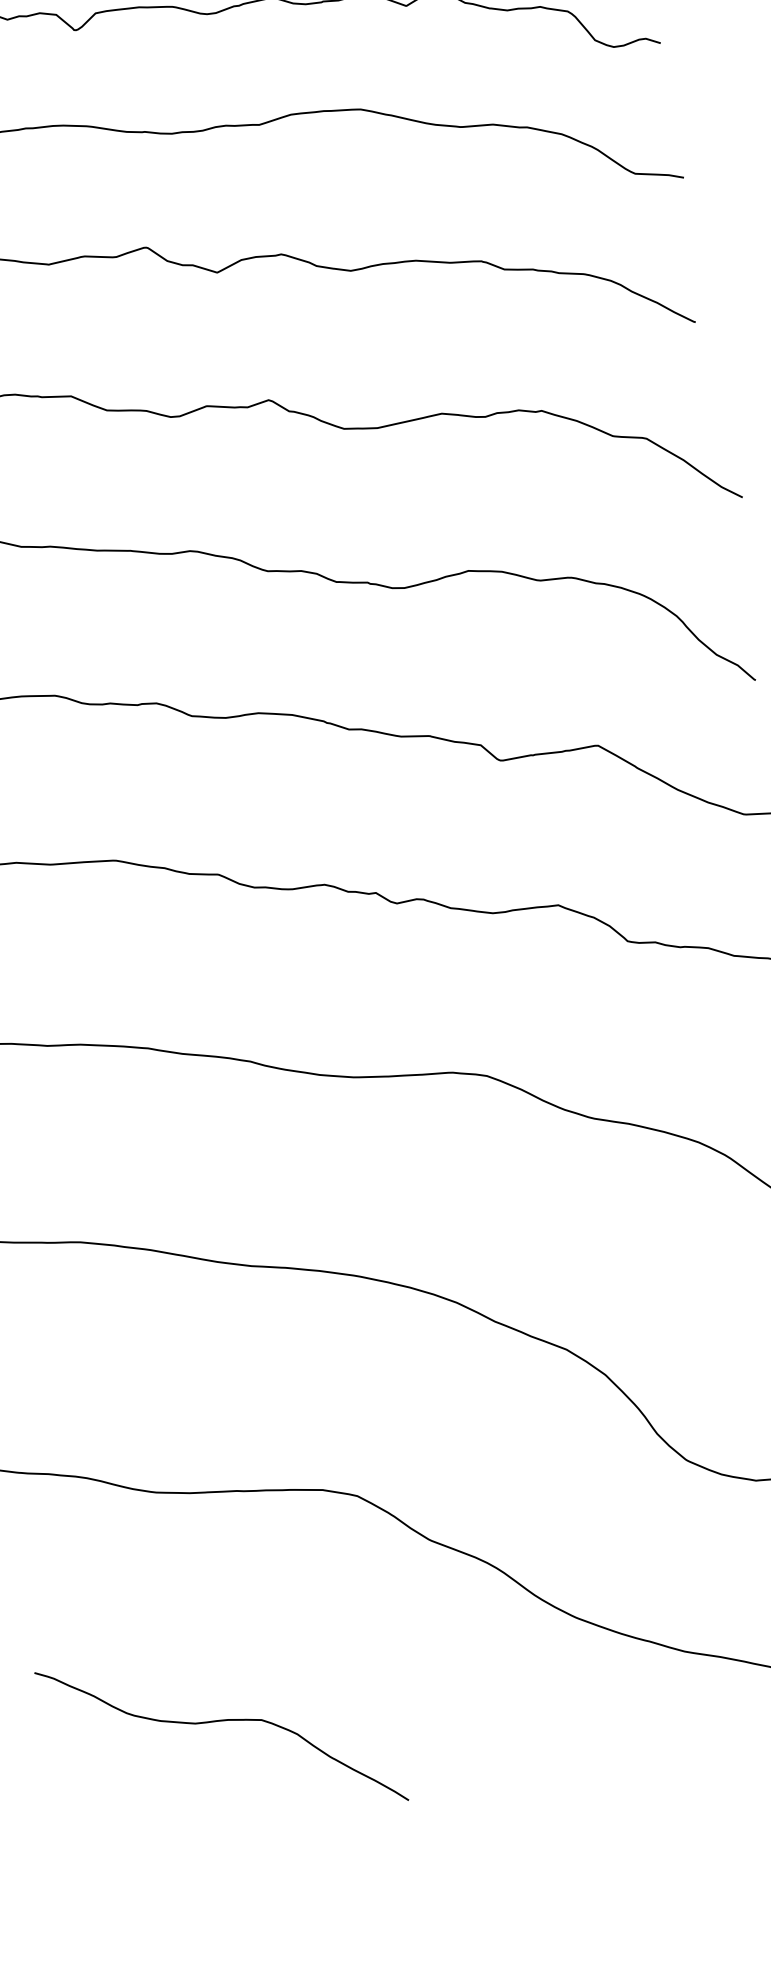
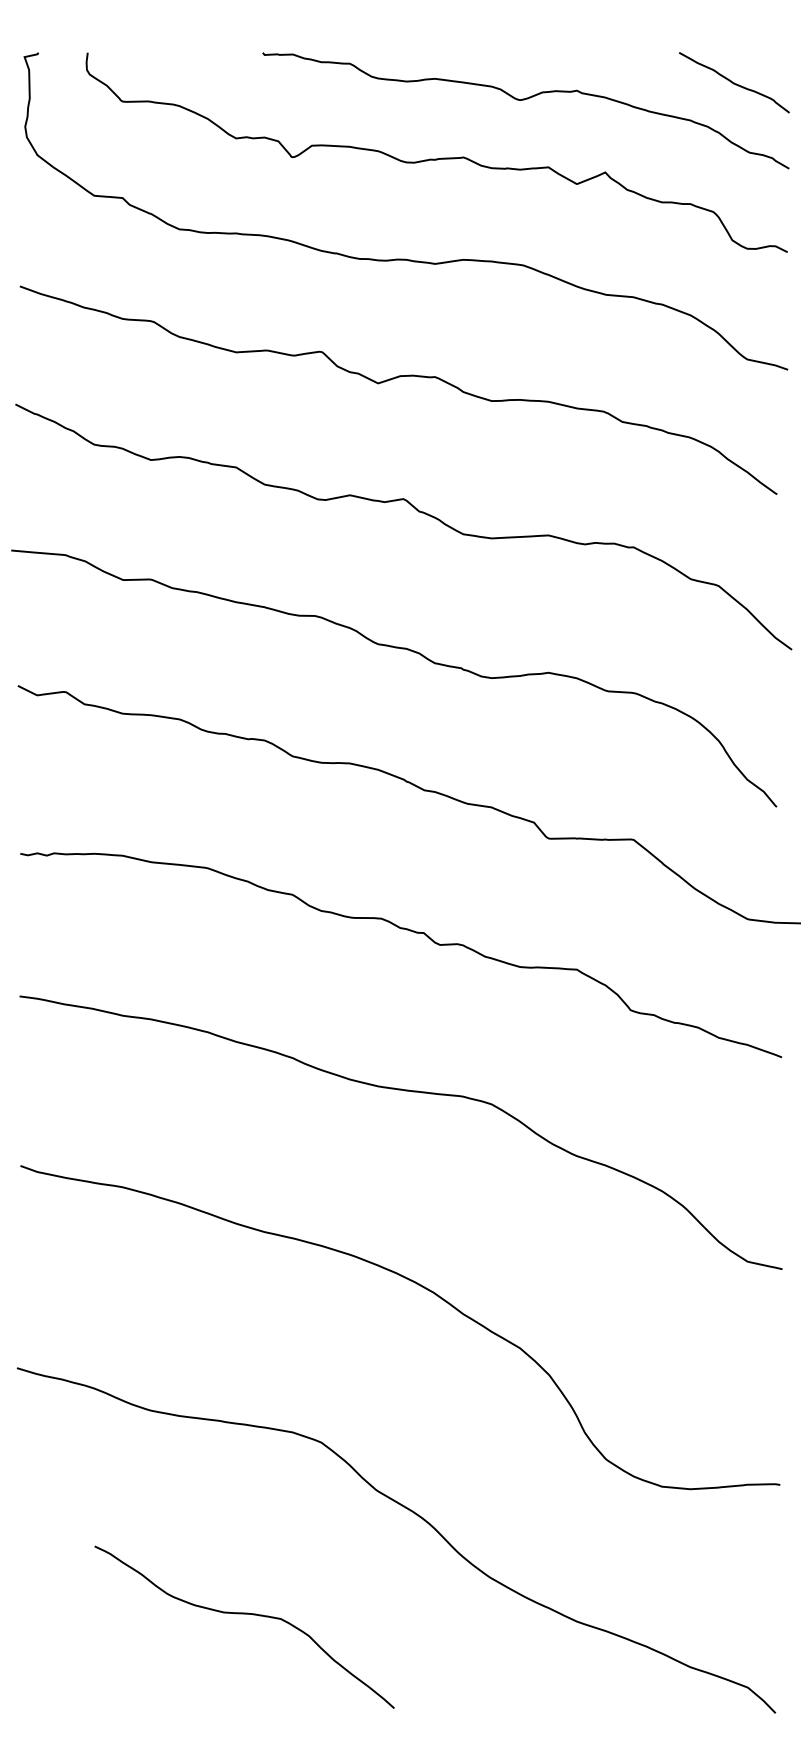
curve: (219, 1721) -> (244, 1614), moved

